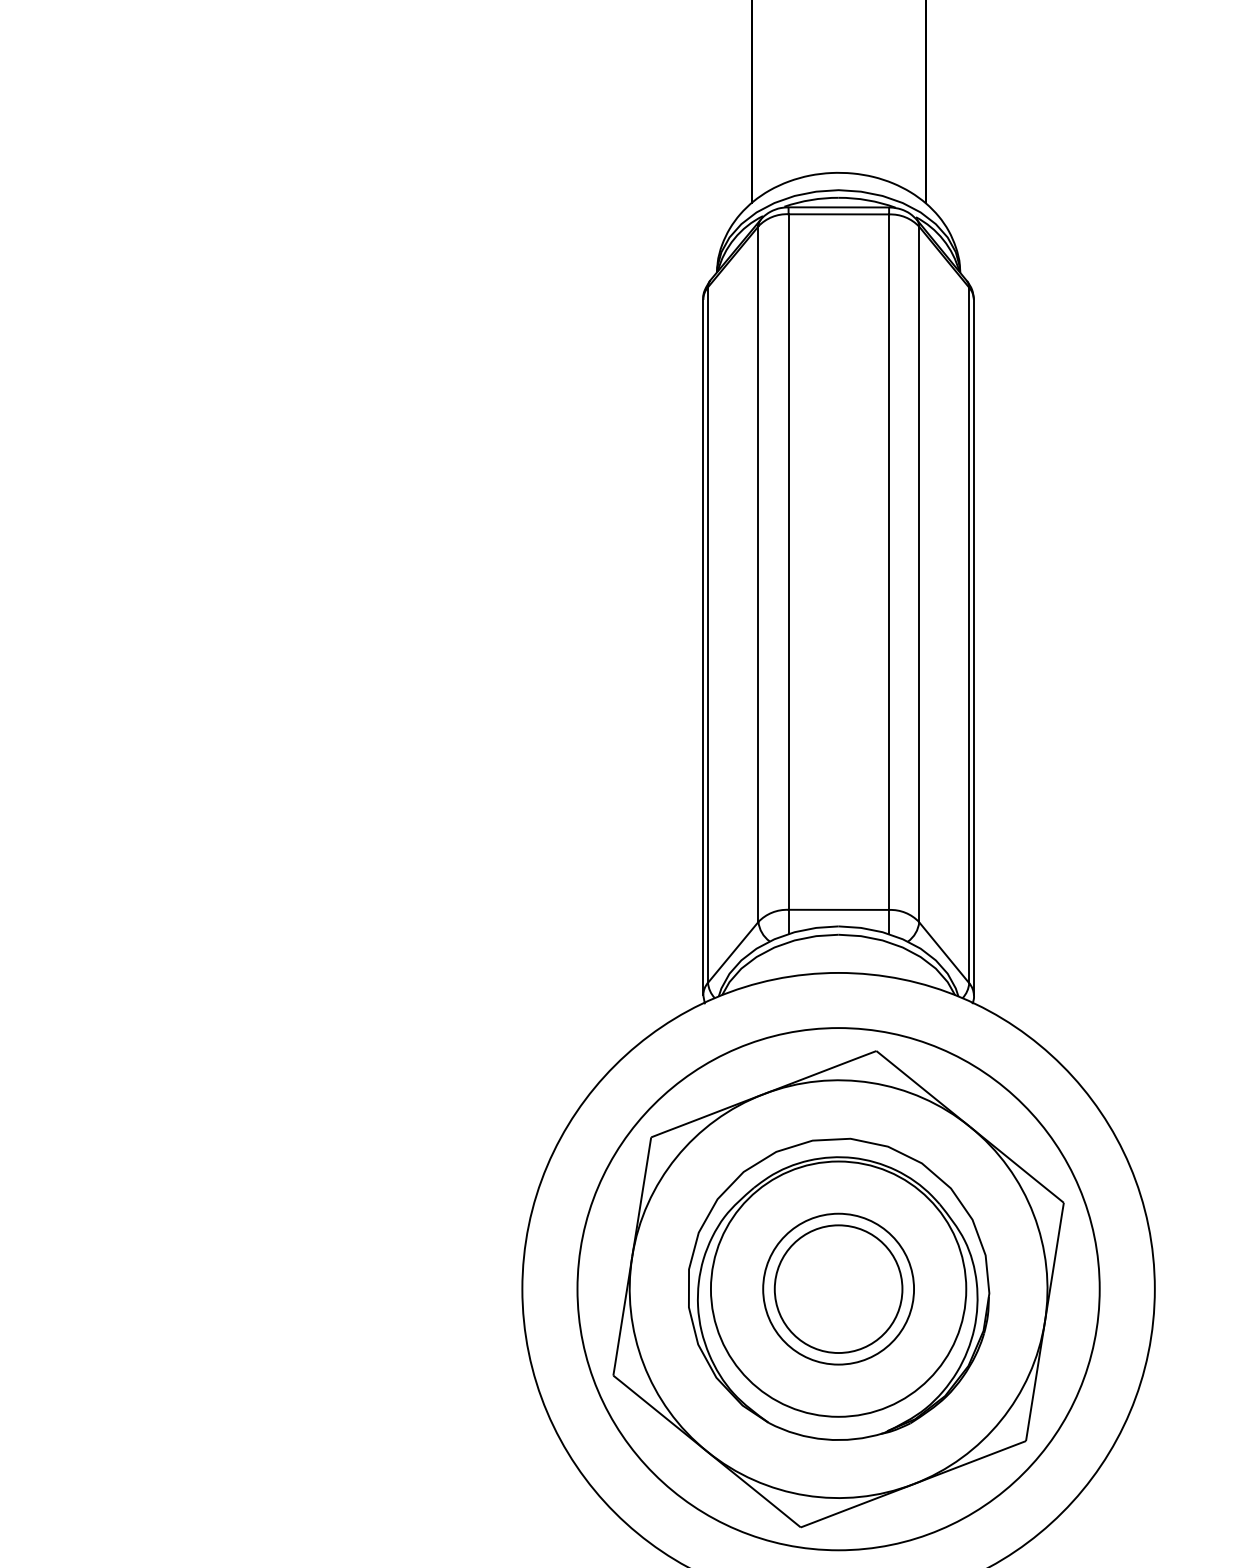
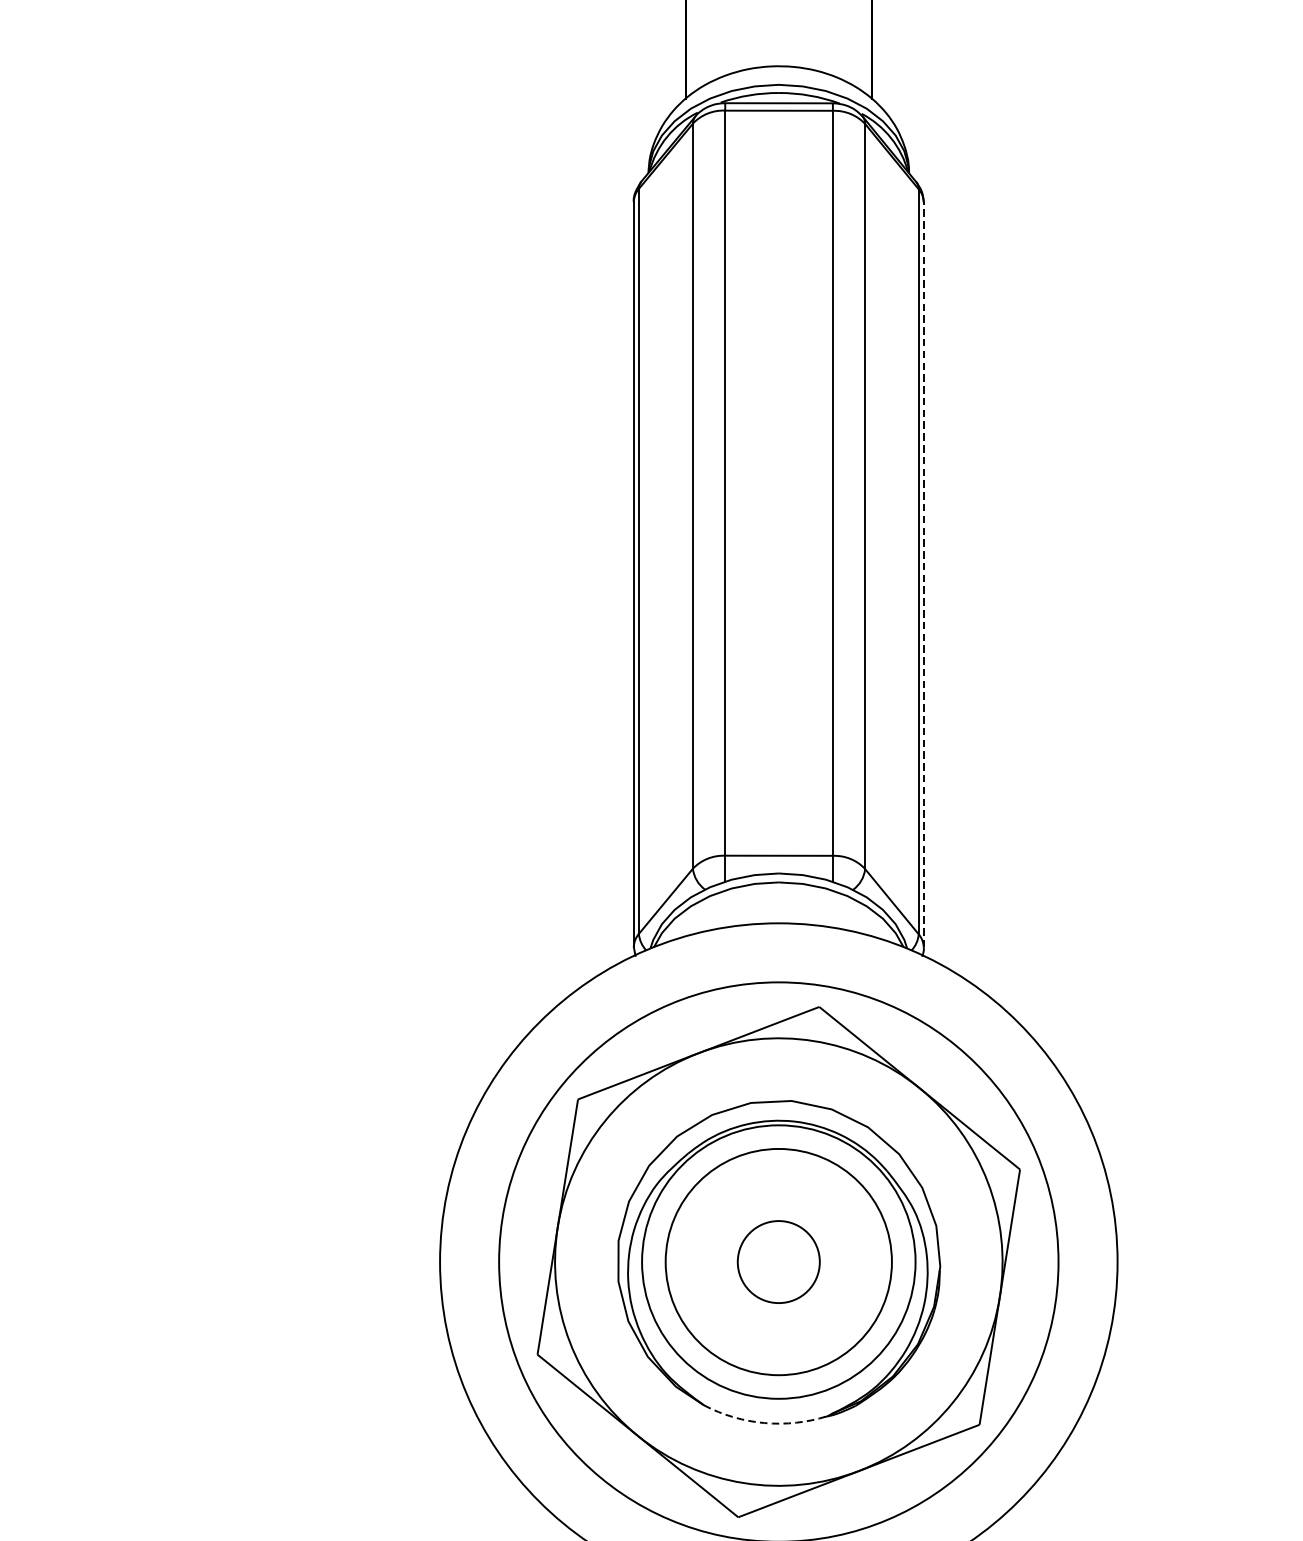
line: (973, 647) -> (923, 574), solid -> dashed
circle: (838, 1288) -> (778, 1261), size x1.4
circle: (838, 1289) -> (778, 1262), size x0.6
arc: (825, 1439) -> (764, 1423), solid -> dashed

